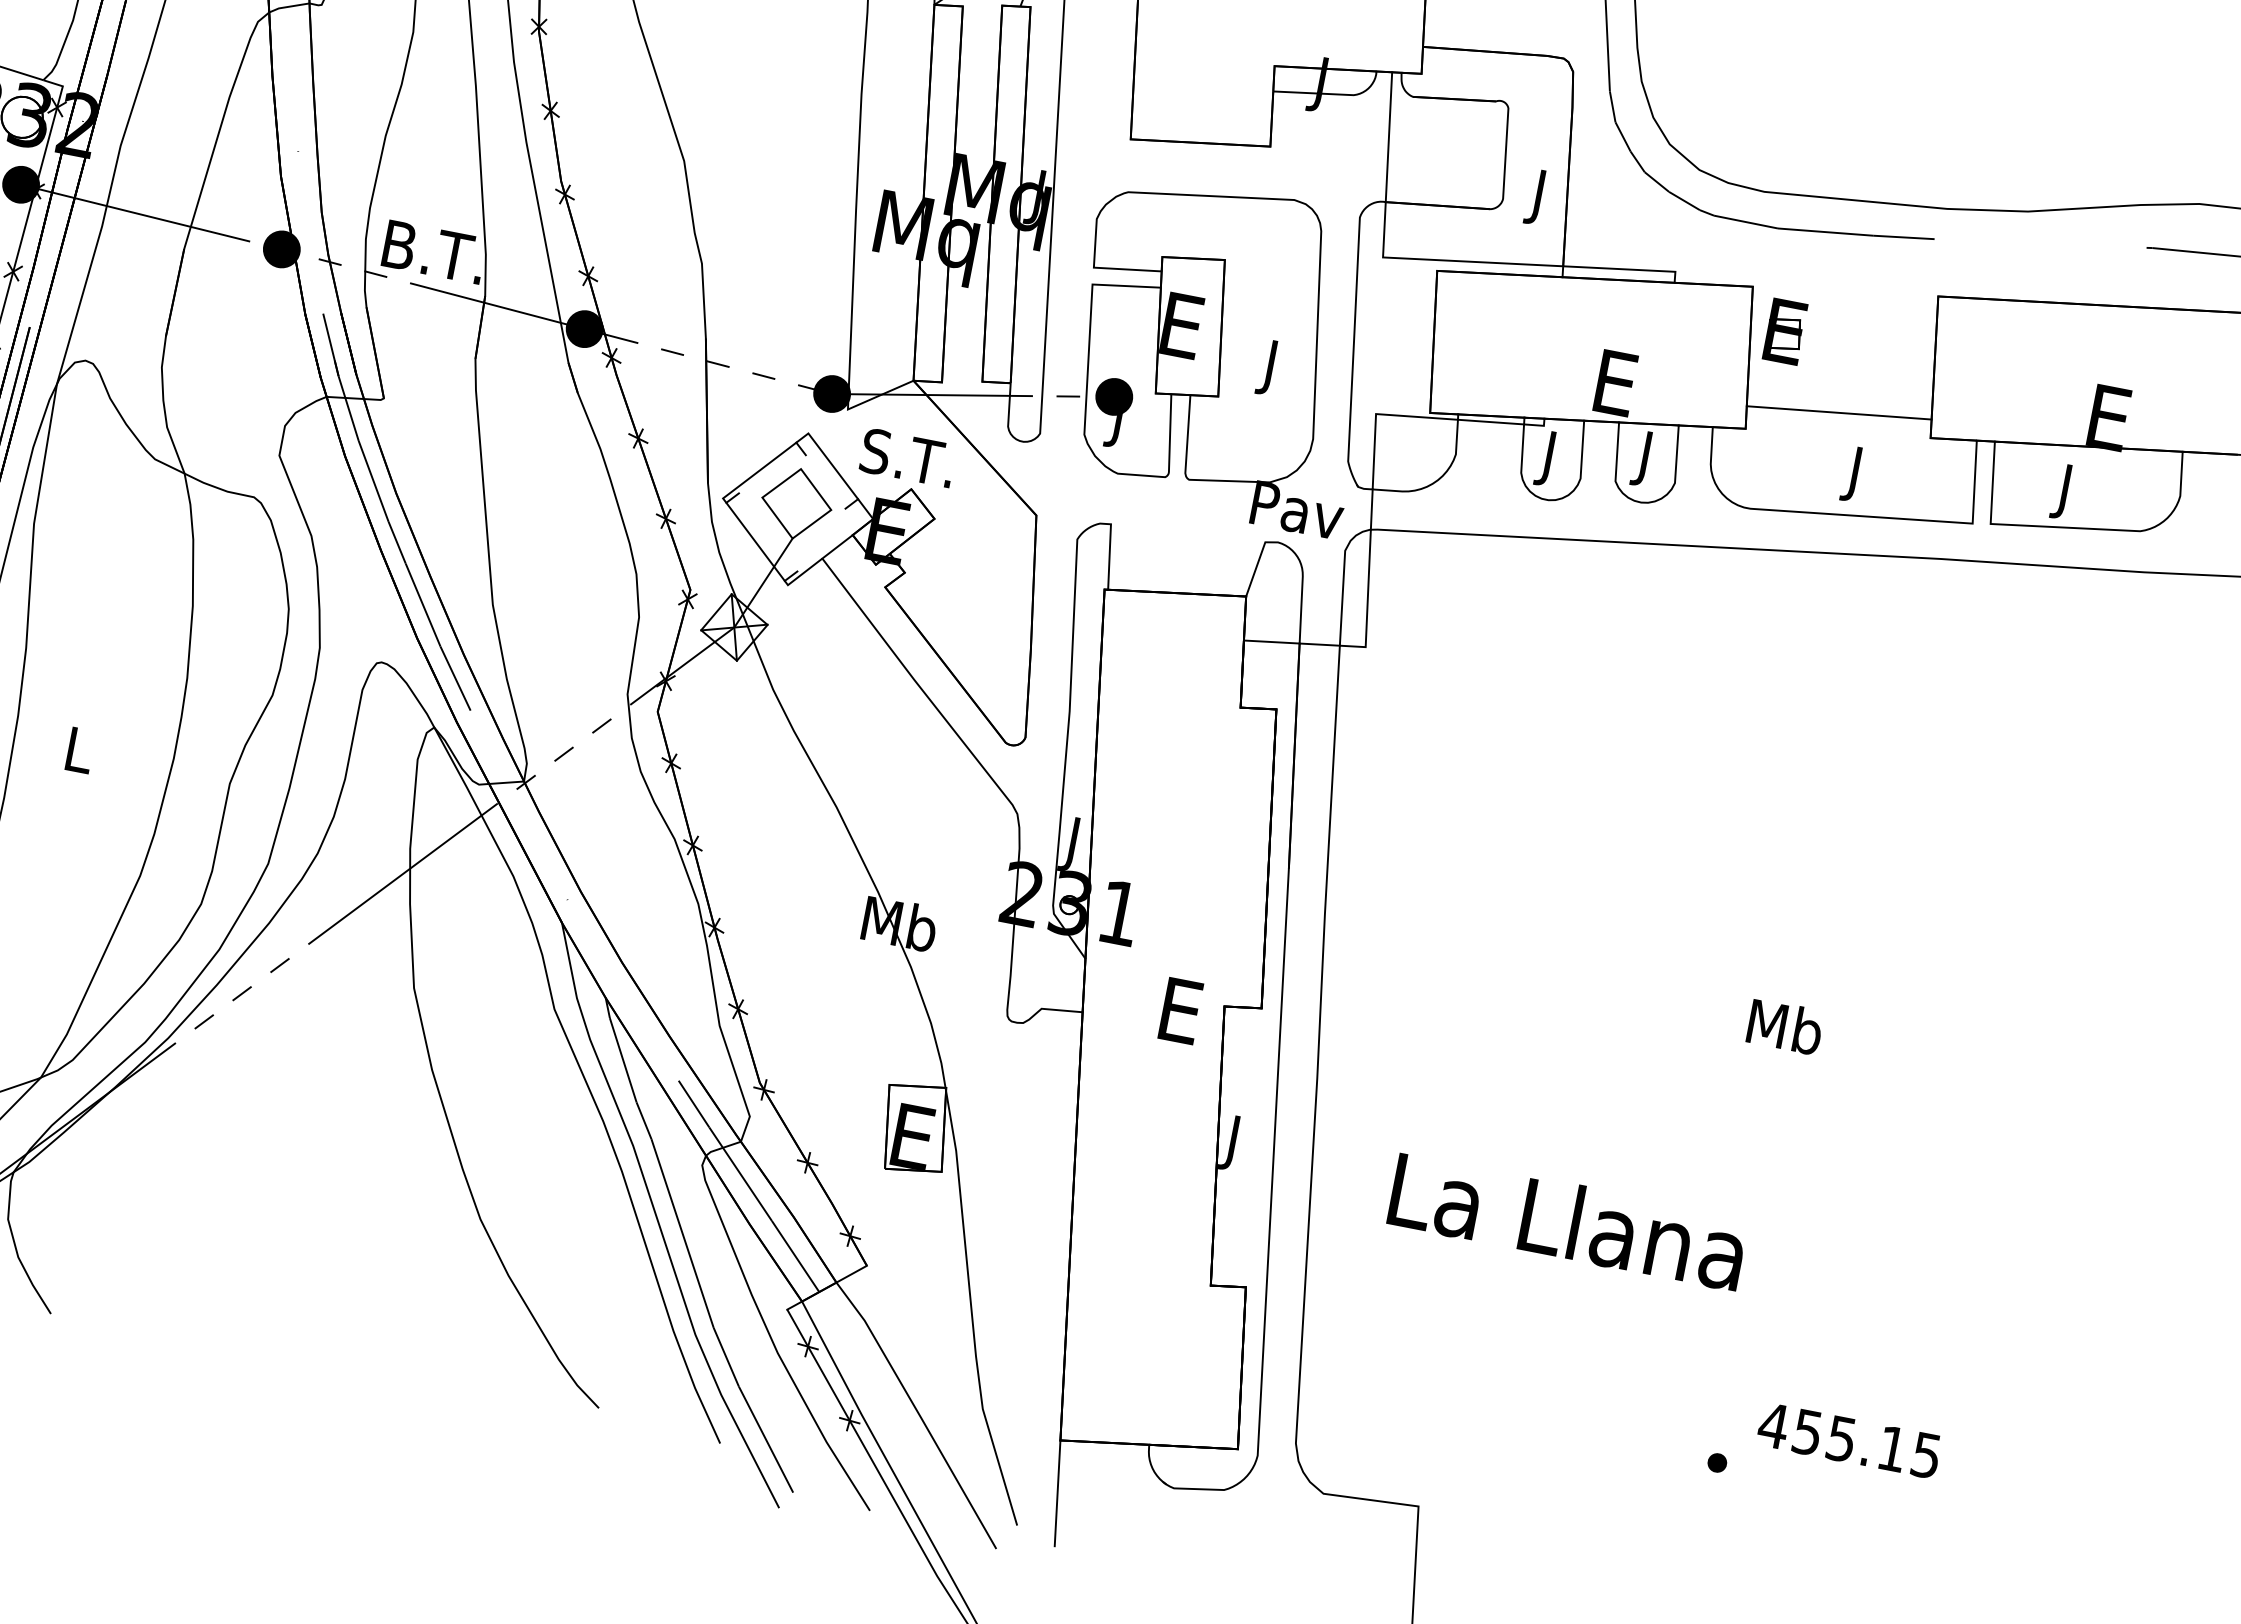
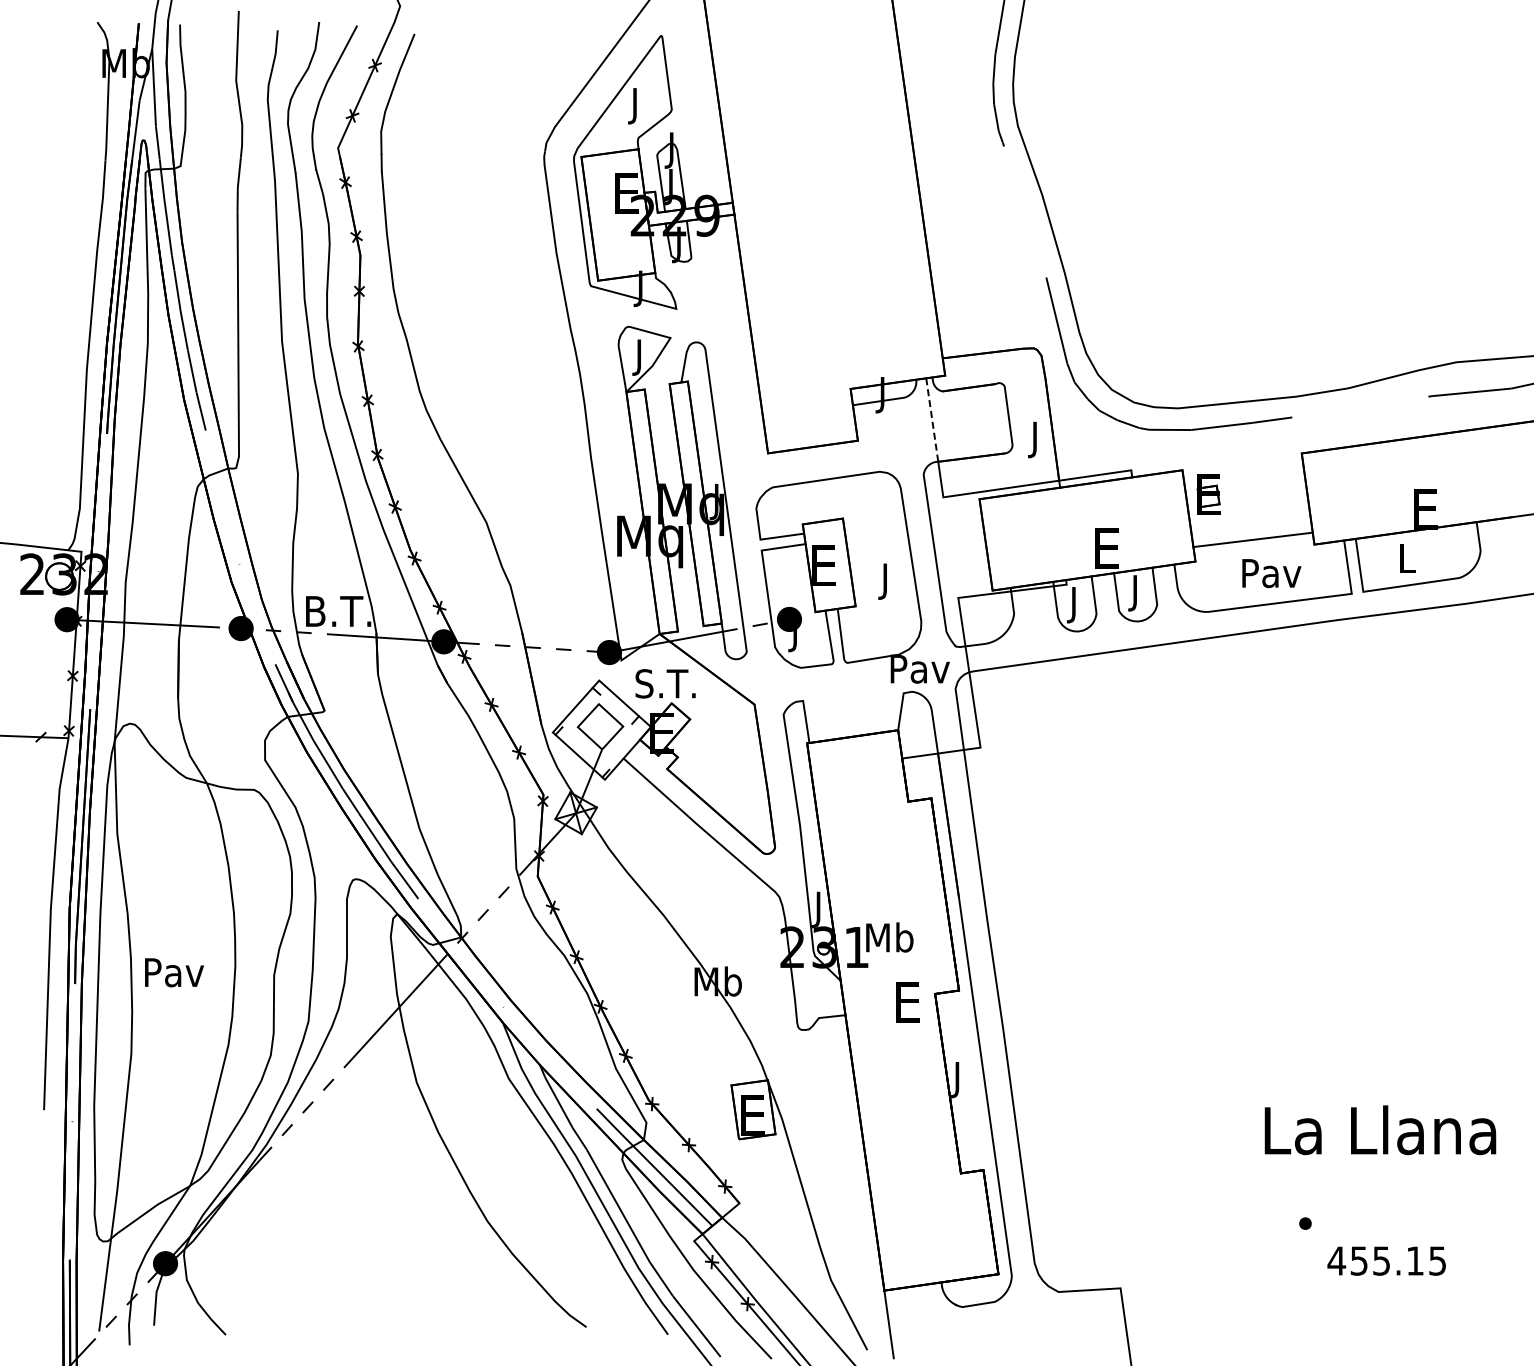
line: (1389, 137) -> (932, 420), solid -> dashed
text: (1855, 475) -> (1271, 577), J -> Pav
text: (2066, 492) -> (1407, 562), J -> L
text: (79, 750) -> (174, 972), L -> Pav
text: (1784, 1026) -> (889, 937), moved
text: (1567, 1221) -> (1380, 1130), moved
text: (1849, 1439) -> (1386, 1260), moved

